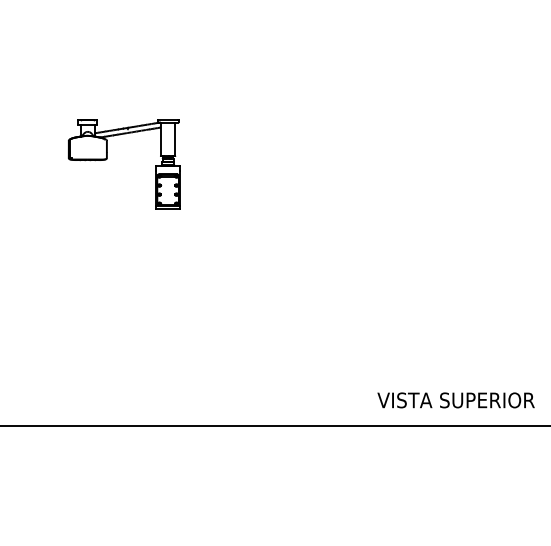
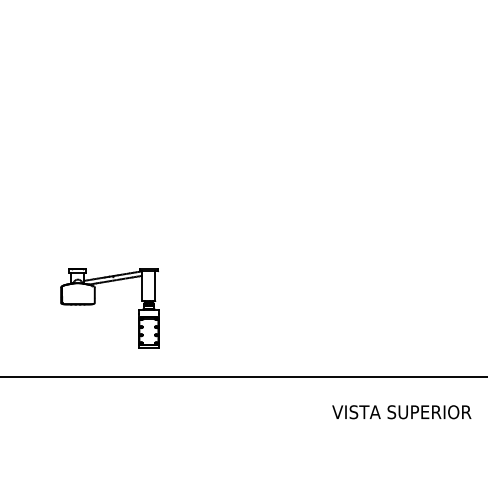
part: (107, 158) -> (95, 303), moved
text: (455, 400) -> (401, 412), moved

